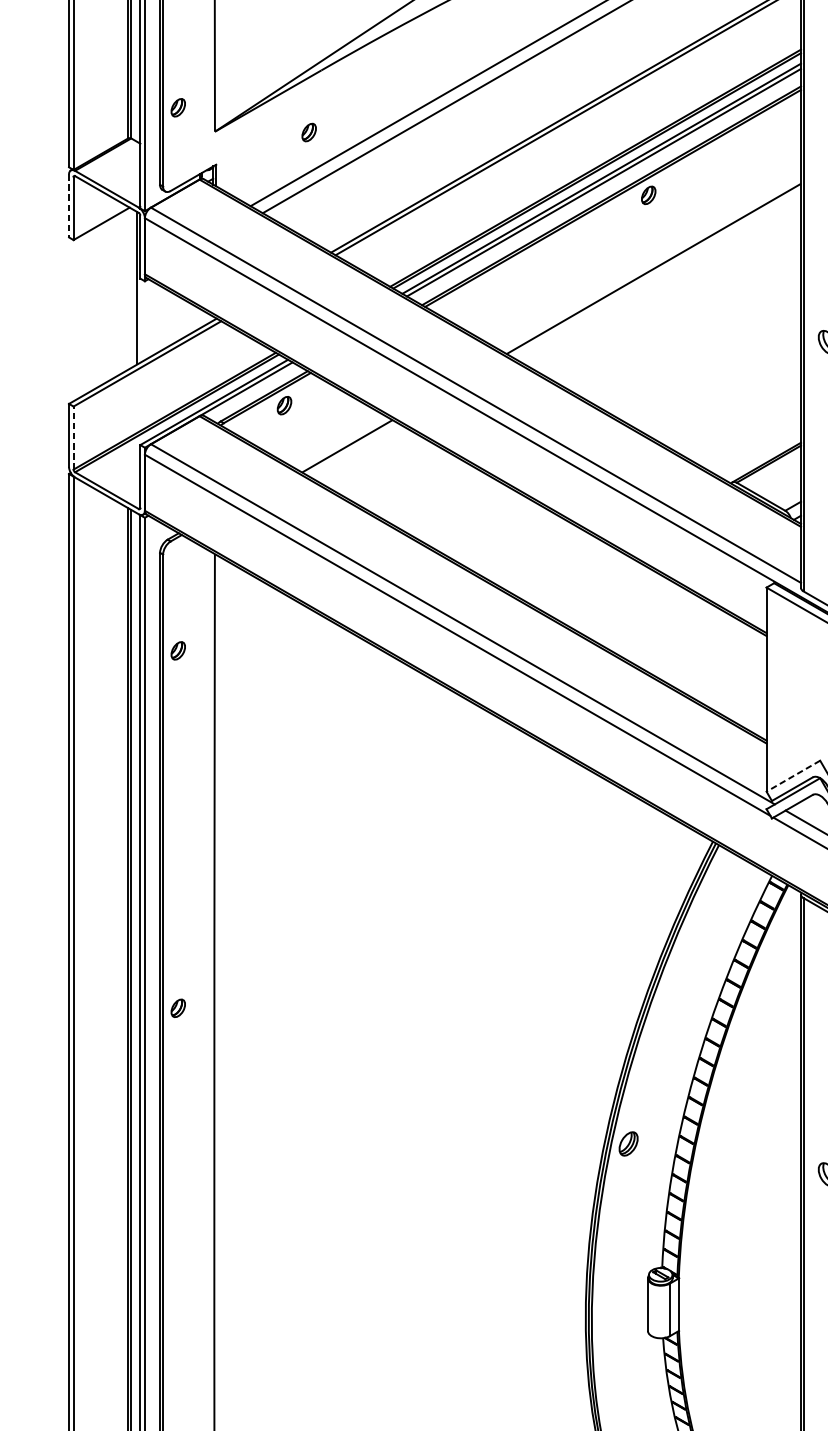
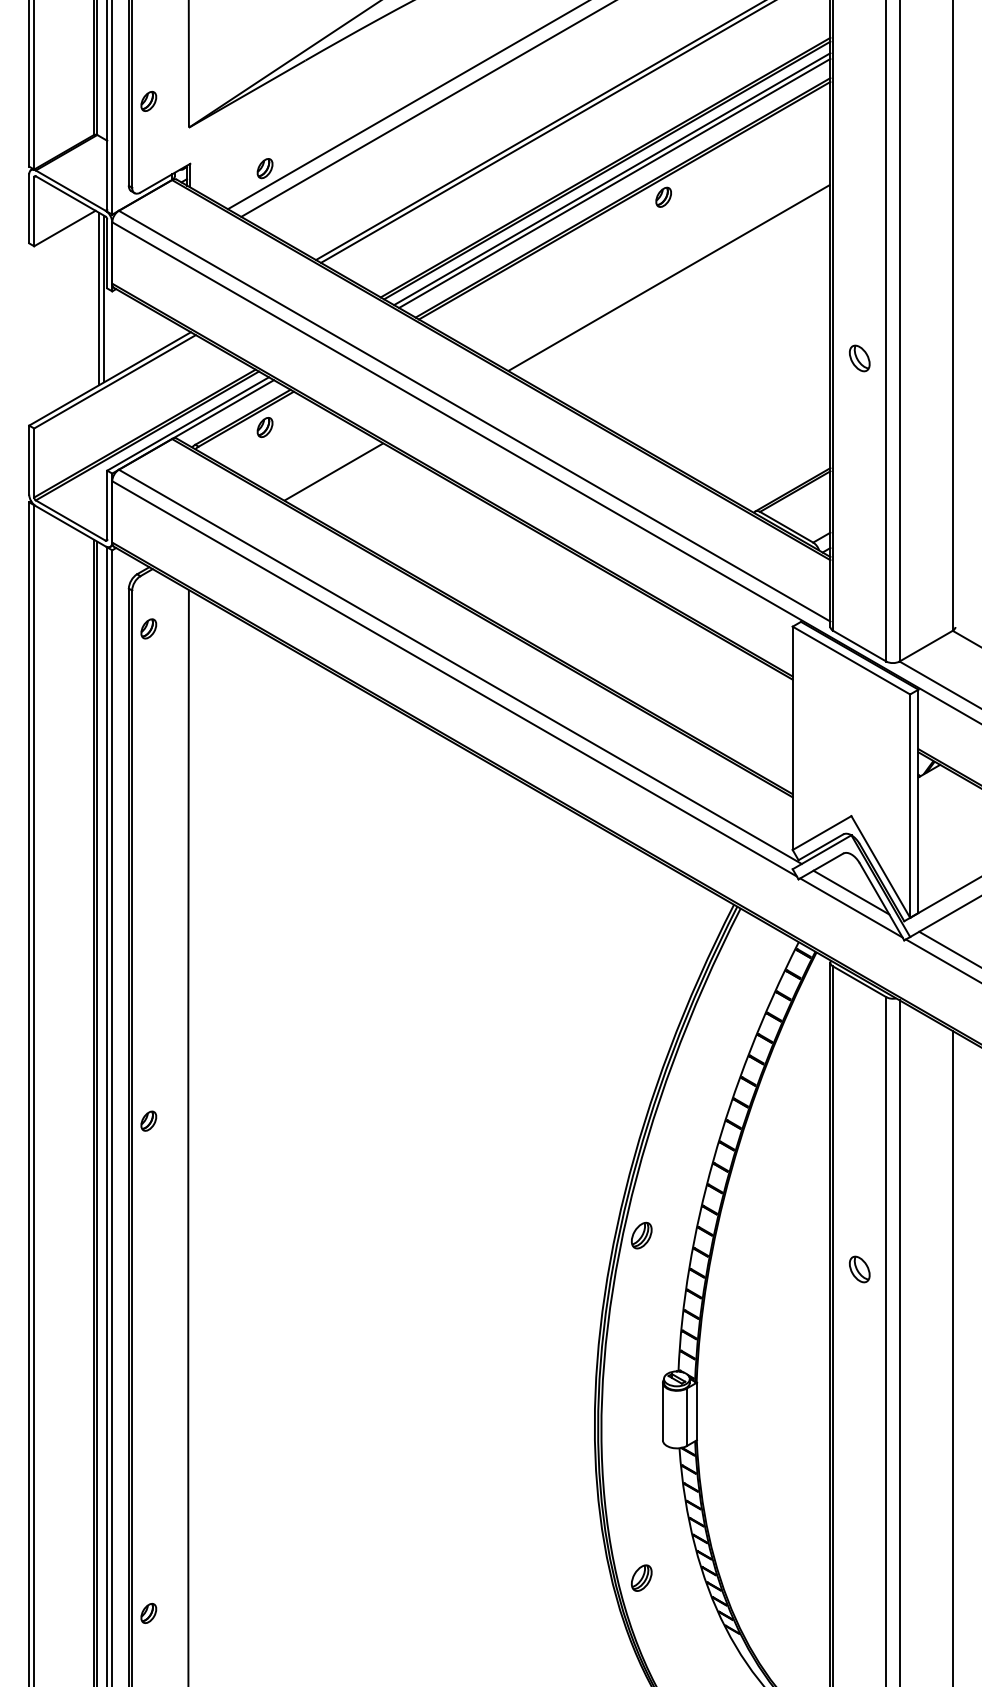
part: (308, 132) -> (264, 168), moved
line: (69, 205) -> (29, 208), dashed -> solid
line: (133, 287) -> (99, 298), added
line: (73, 438) -> (34, 463), dashed -> solid
part: (178, 650) -> (148, 628), moved
line: (793, 776) -> (822, 833), dashed -> solid
part: (178, 1007) -> (148, 1120), moved

